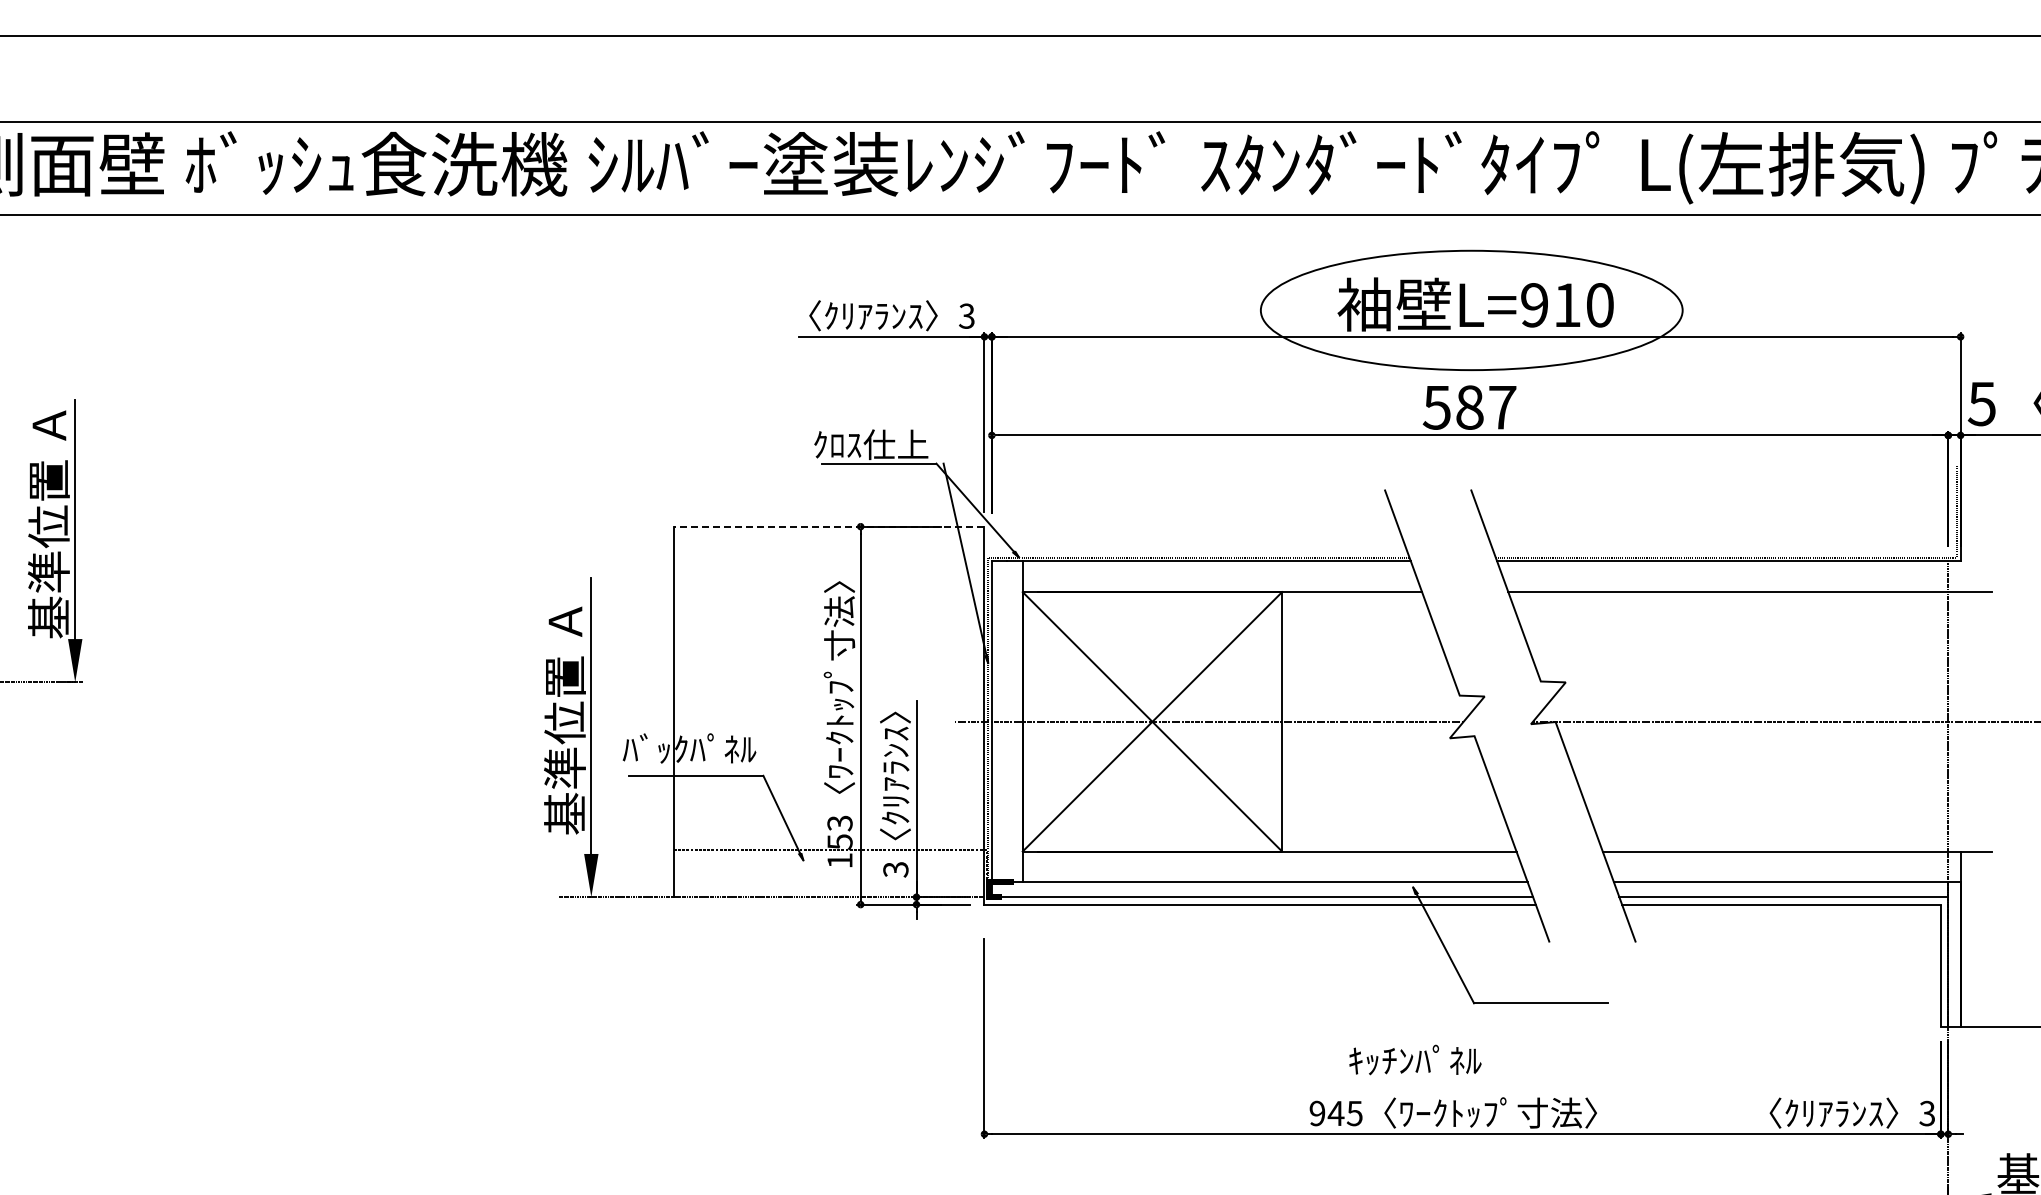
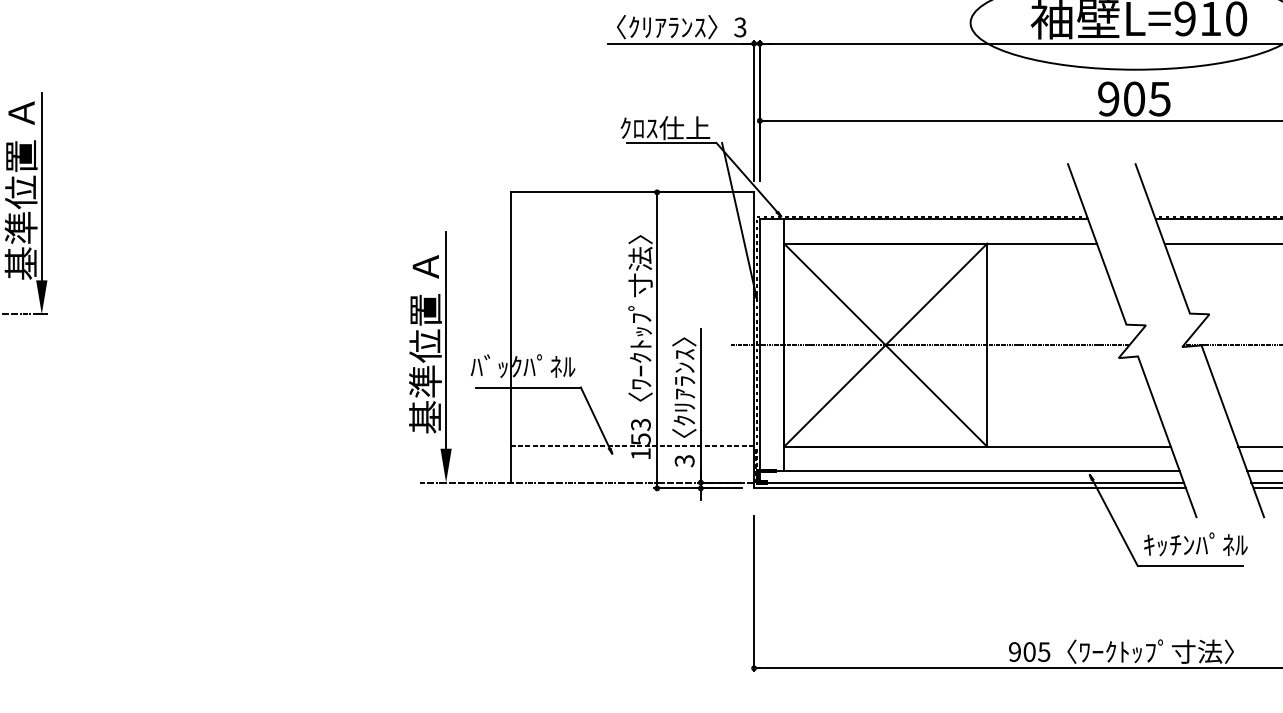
text: (1469, 407) -> (1134, 98), 587 -> 905
line: (828, 526) -> (631, 192), dashed -> solid
text: (1415, 1059) -> (1195, 543), moved
text: (1335, 1113) -> (1029, 652), 945 -> 905

